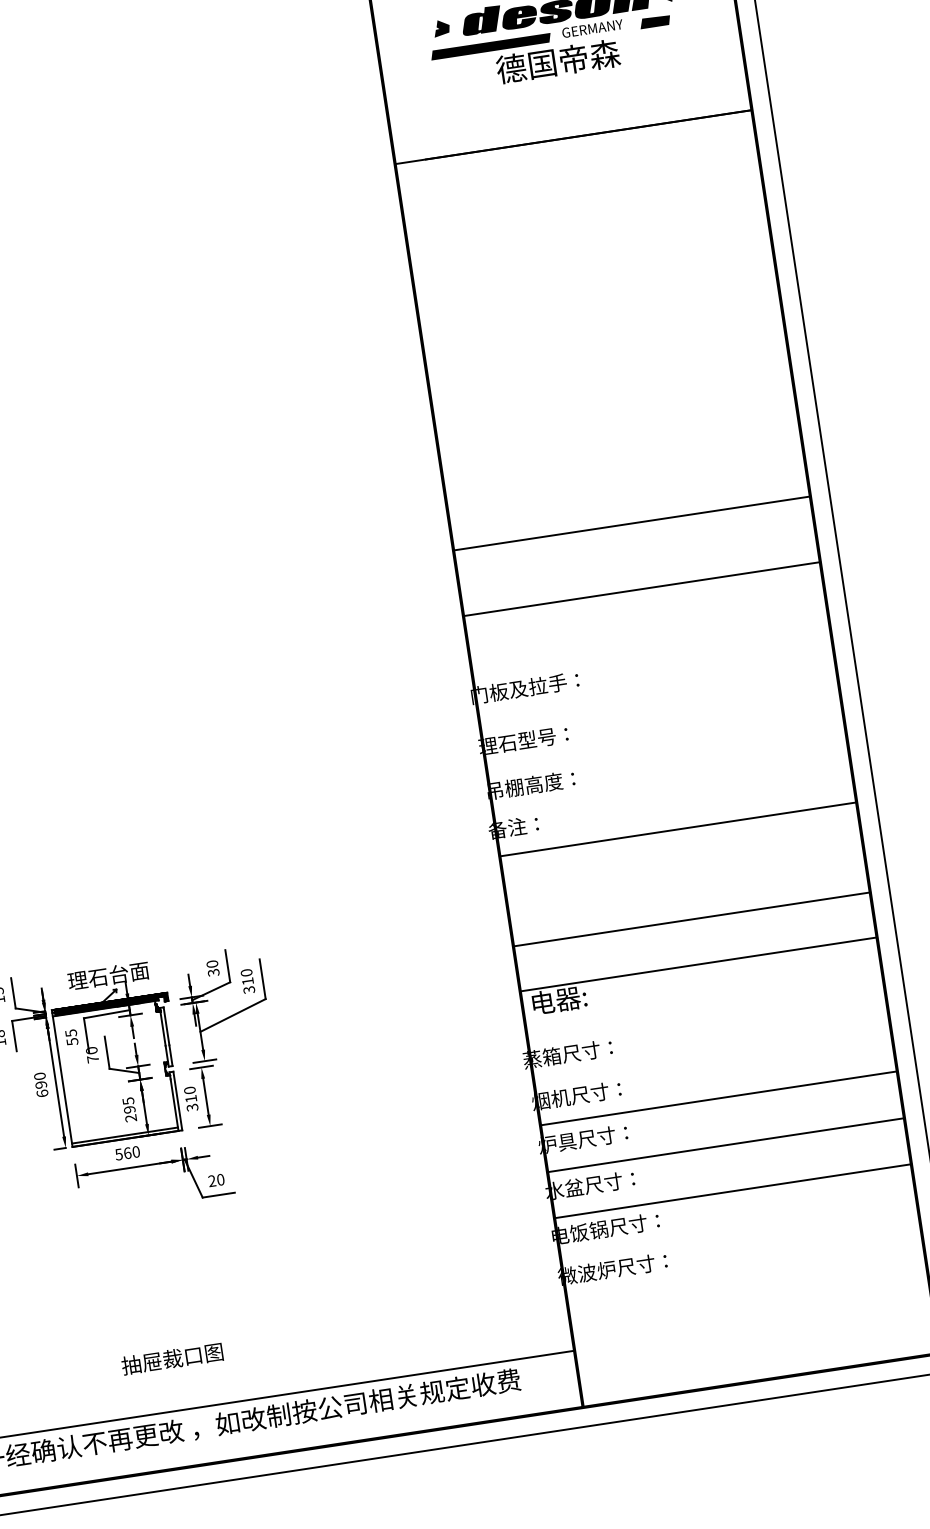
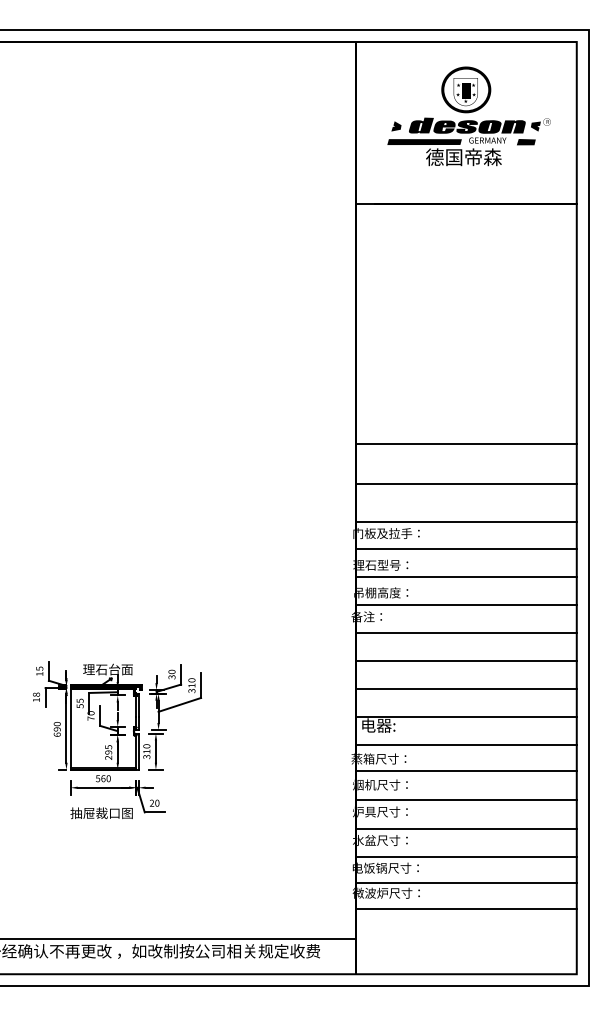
line: (649, 649) -> (465, 521), added
line: (656, 694) -> (465, 549), added
line: (663, 739) -> (465, 577), added
line: (670, 785) -> (465, 605), added
line: (683, 873) -> (465, 660), added
line: (704, 1009) -> (465, 744), added
line: (710, 1053) -> (465, 771), added
line: (738, 1234) -> (465, 883), added
line: (744, 1276) -> (465, 909), added
text: (172, 1359) -> (101, 813), moved

